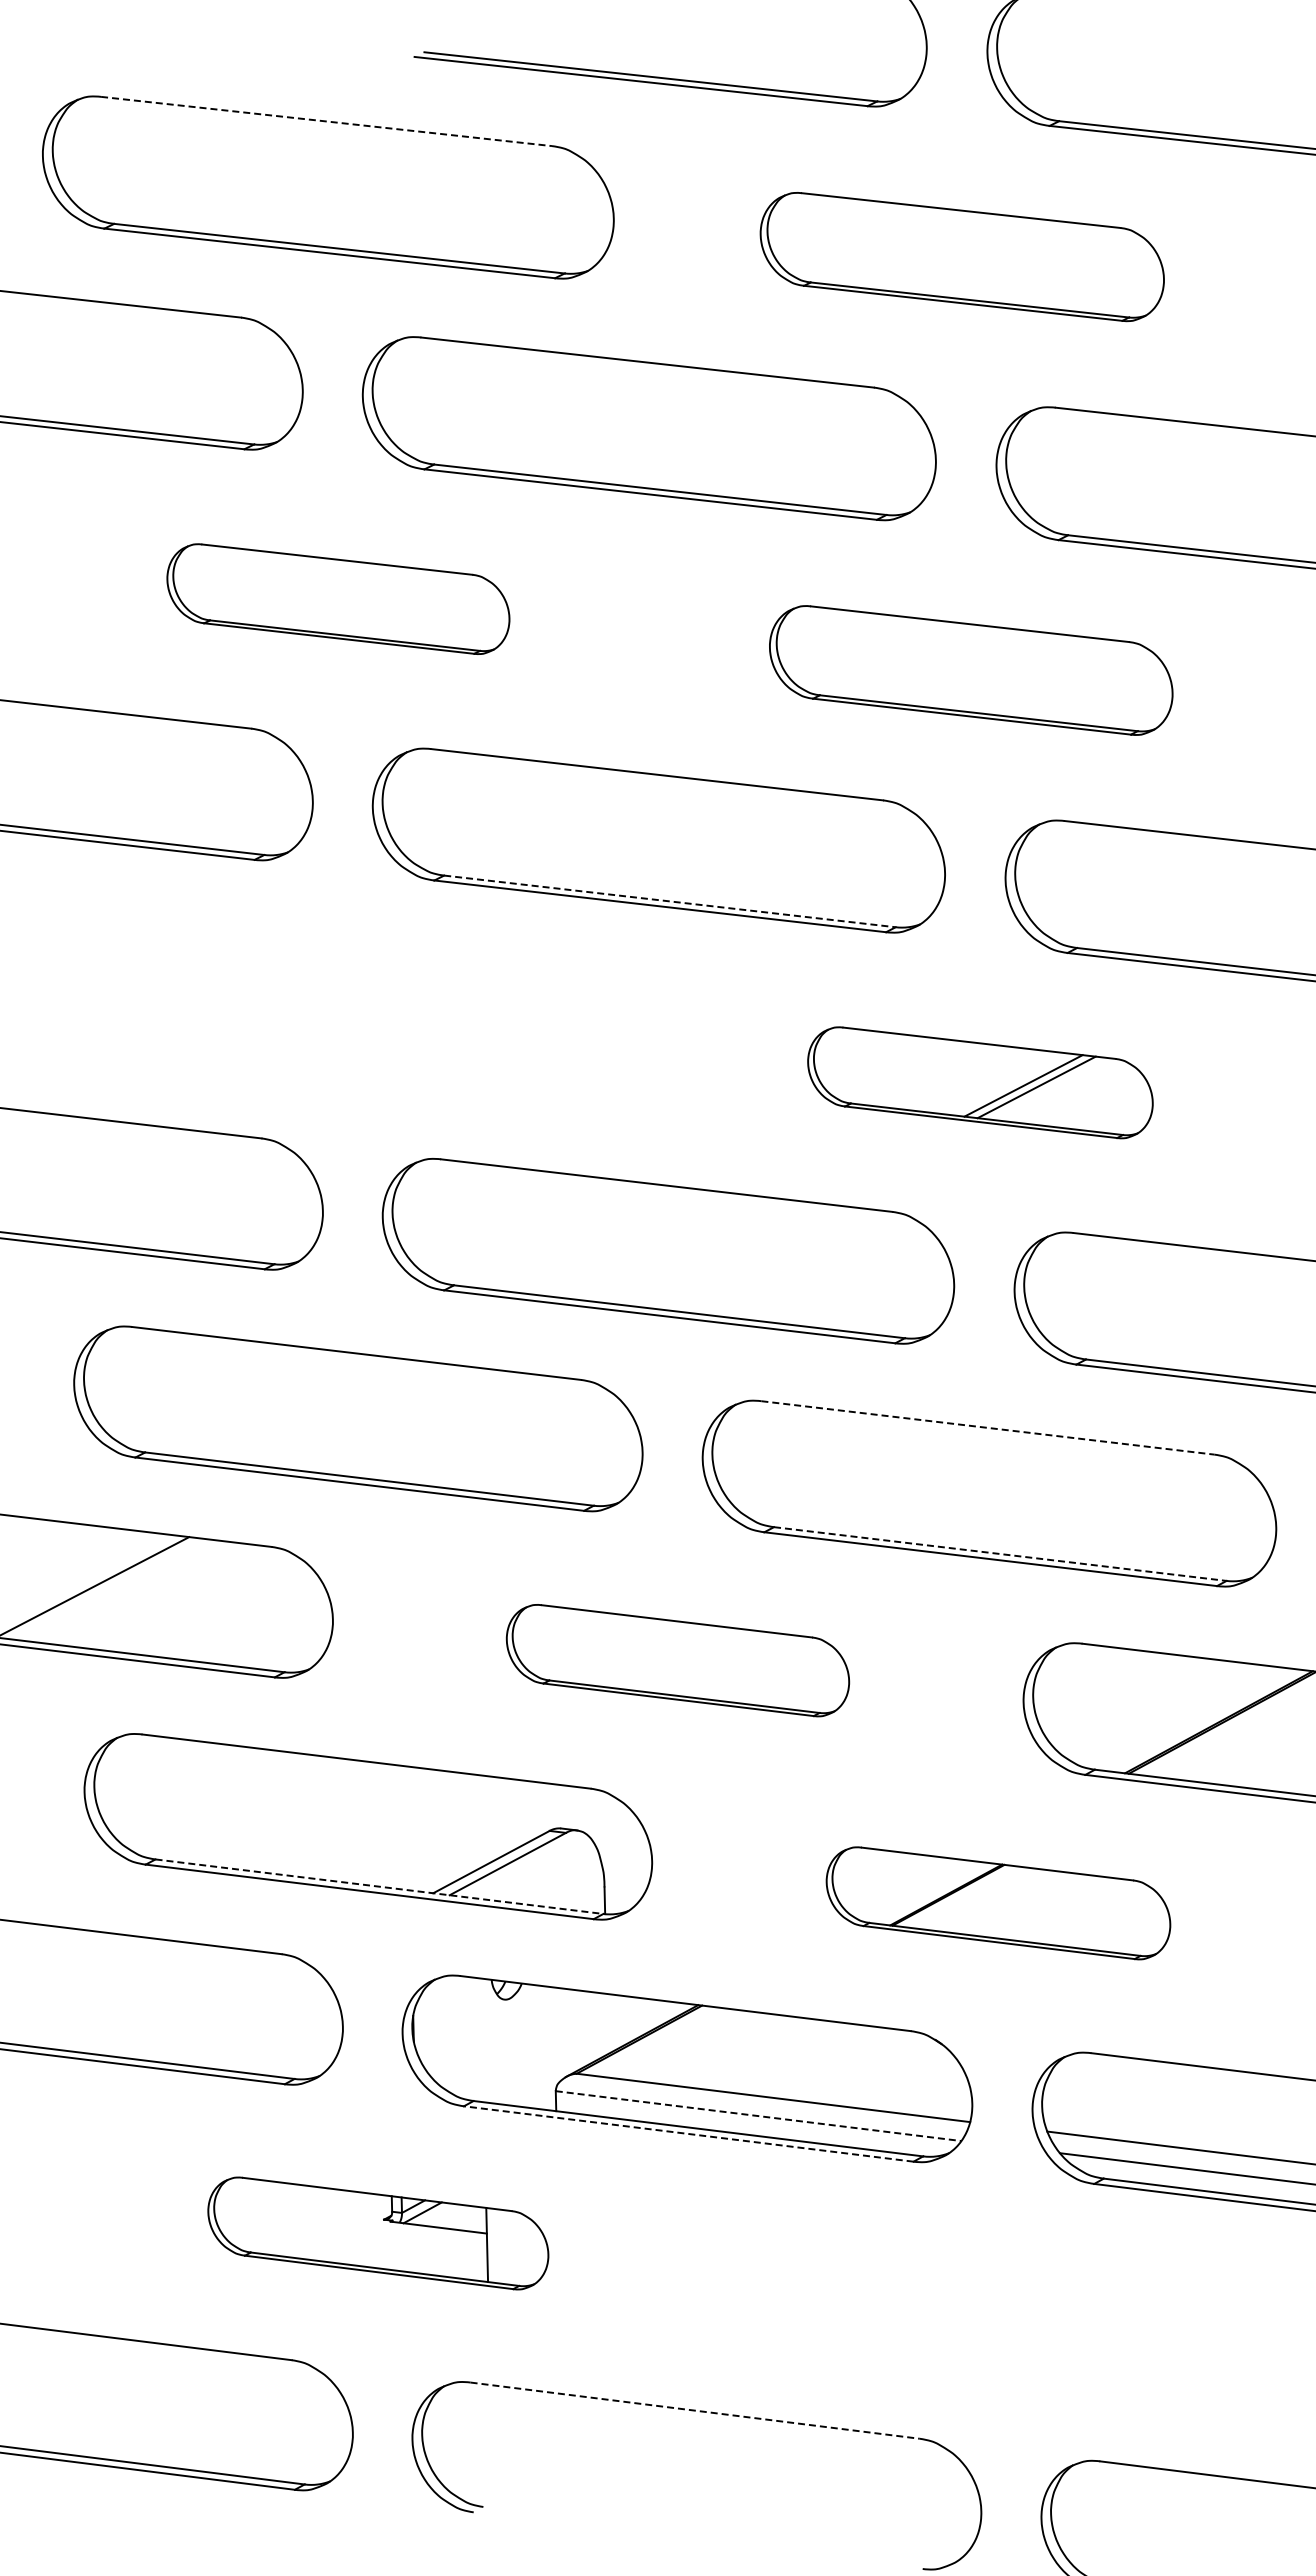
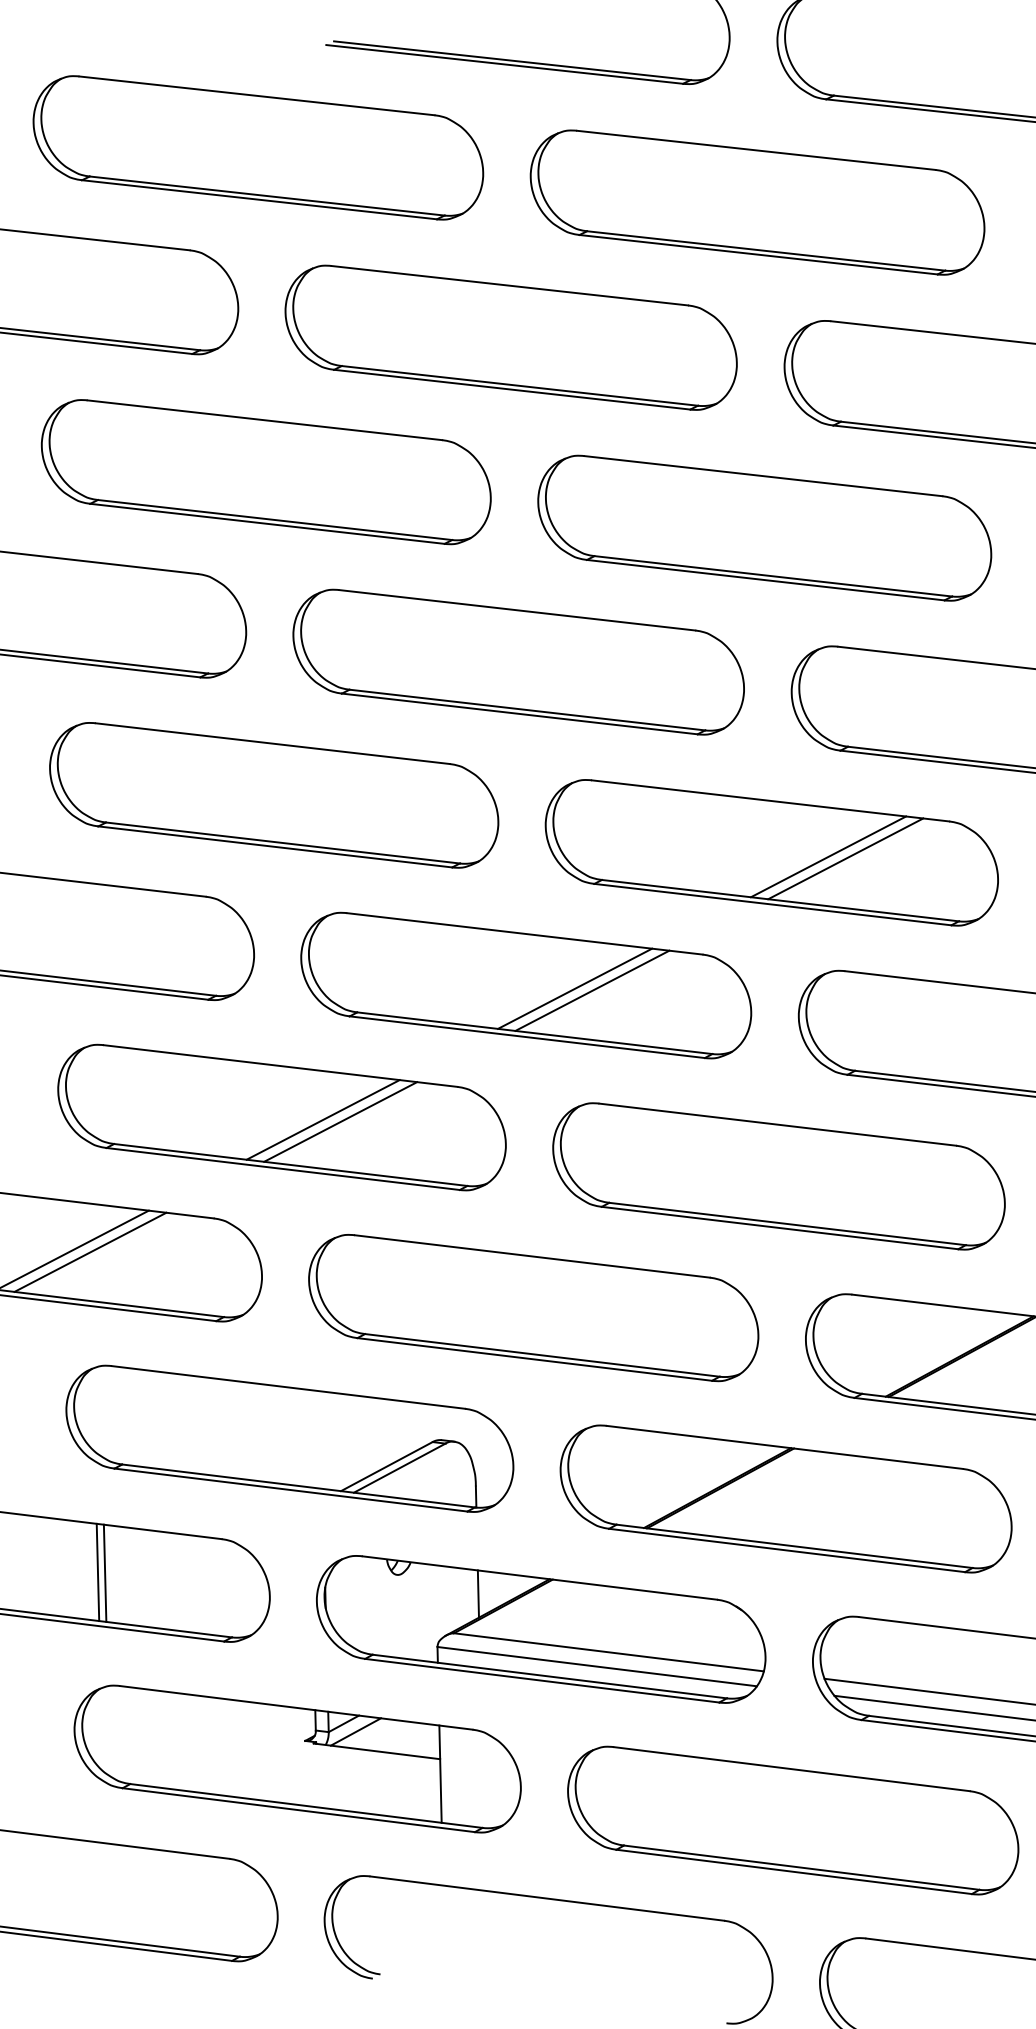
line: (326, 121) -> (256, 95), dashed -> solid
part: (962, 256) -> (757, 202), size x1.43
part: (338, 598) -> (266, 471), size x1.67
part: (970, 670) -> (764, 528), size x1.43
line: (670, 901) -> (527, 710), dashed -> solid
part: (347, 1009) -> (273, 795), added
part: (980, 1082) -> (771, 852), size x1.67
line: (730, 1255) -> (575, 988), added
line: (752, 1257) -> (592, 990), added
line: (410, 1421) -> (323, 1119), added
line: (432, 1424) -> (340, 1121), added
line: (988, 1427) -> (778, 1124), dashed -> solid
line: (1000, 1554) -> (787, 1224), dashed -> solid
line: (114, 1589) -> (89, 1251), added
part: (677, 1660) -> (533, 1307), size x1.67
line: (379, 1886) -> (298, 1485), dashed -> solid
part: (998, 1903) -> (786, 1499), size x1.67
line: (124, 1996) -> (97, 1572), added
line: (133, 1997) -> (104, 1573), added
line: (607, 2023) -> (478, 1593), added
line: (759, 2116) -> (597, 1666), dashed -> solid
line: (688, 2133) -> (542, 1680), dashed -> solid
part: (378, 2233) -> (297, 1759), size x1.67
part: (1007, 2311) -> (793, 1820), added
line: (695, 2410) -> (547, 1898), dashed -> solid

